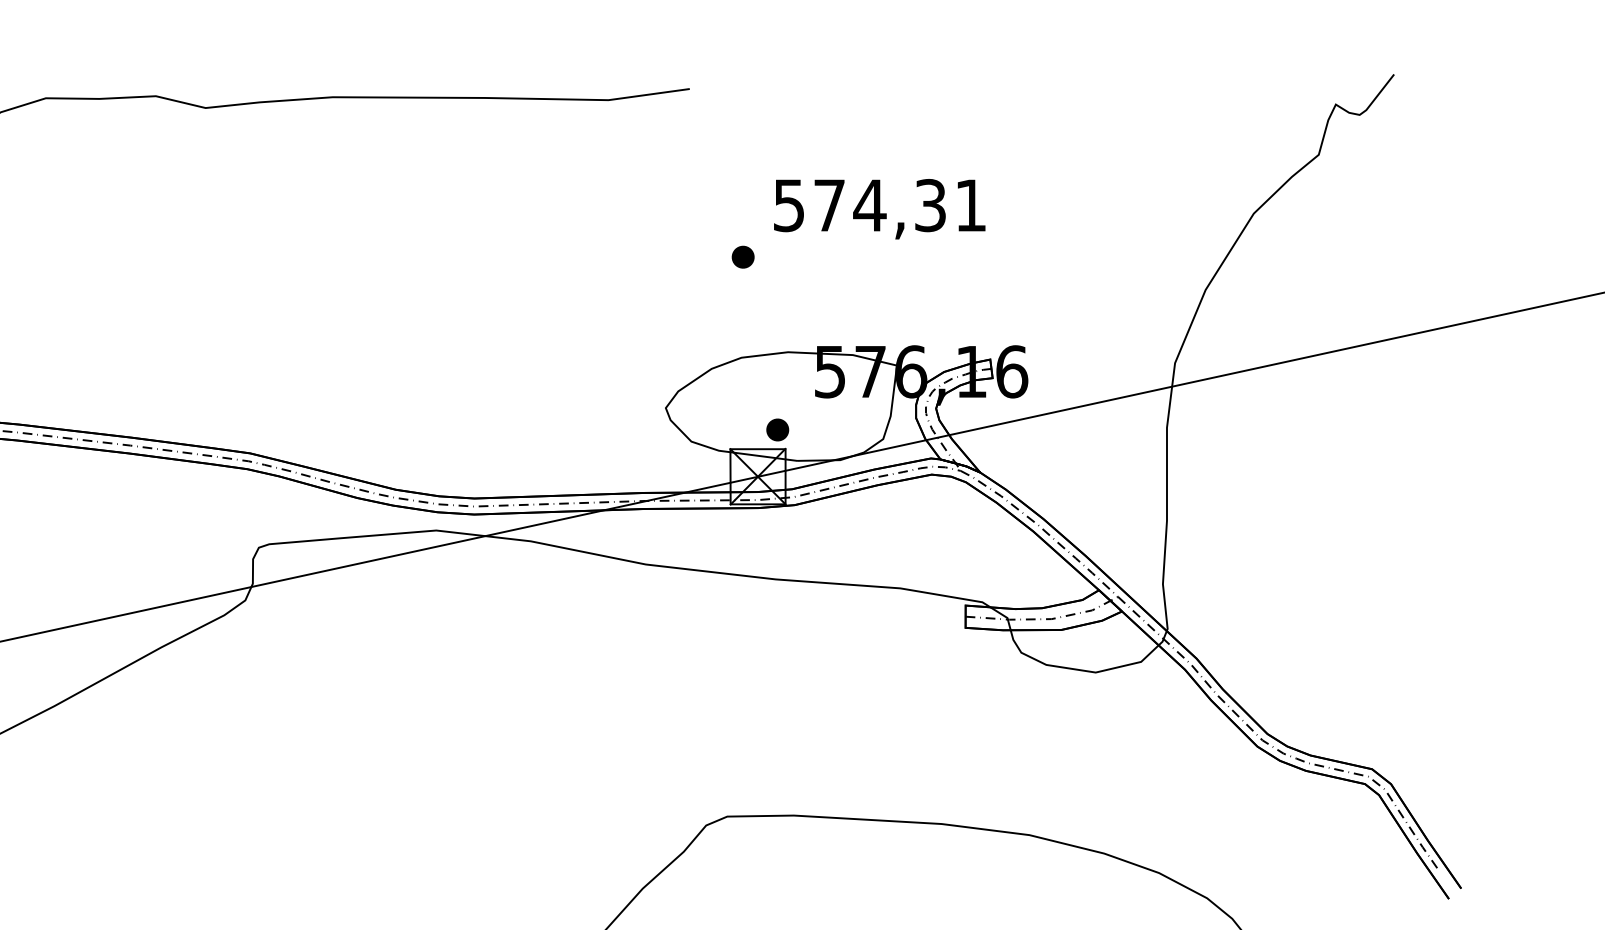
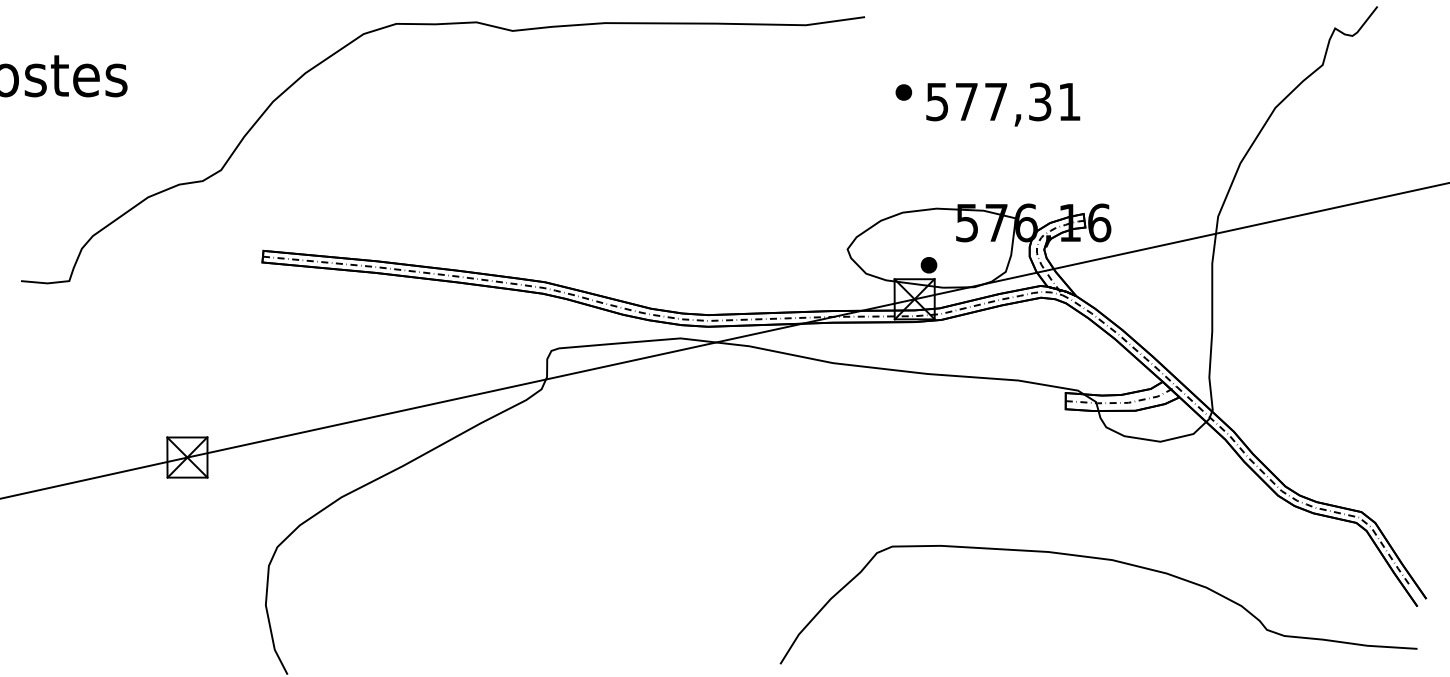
text: (869, 204) -> (995, 101), 574,31 -> 577,31
part: (742, 257) -> (903, 92), moved

